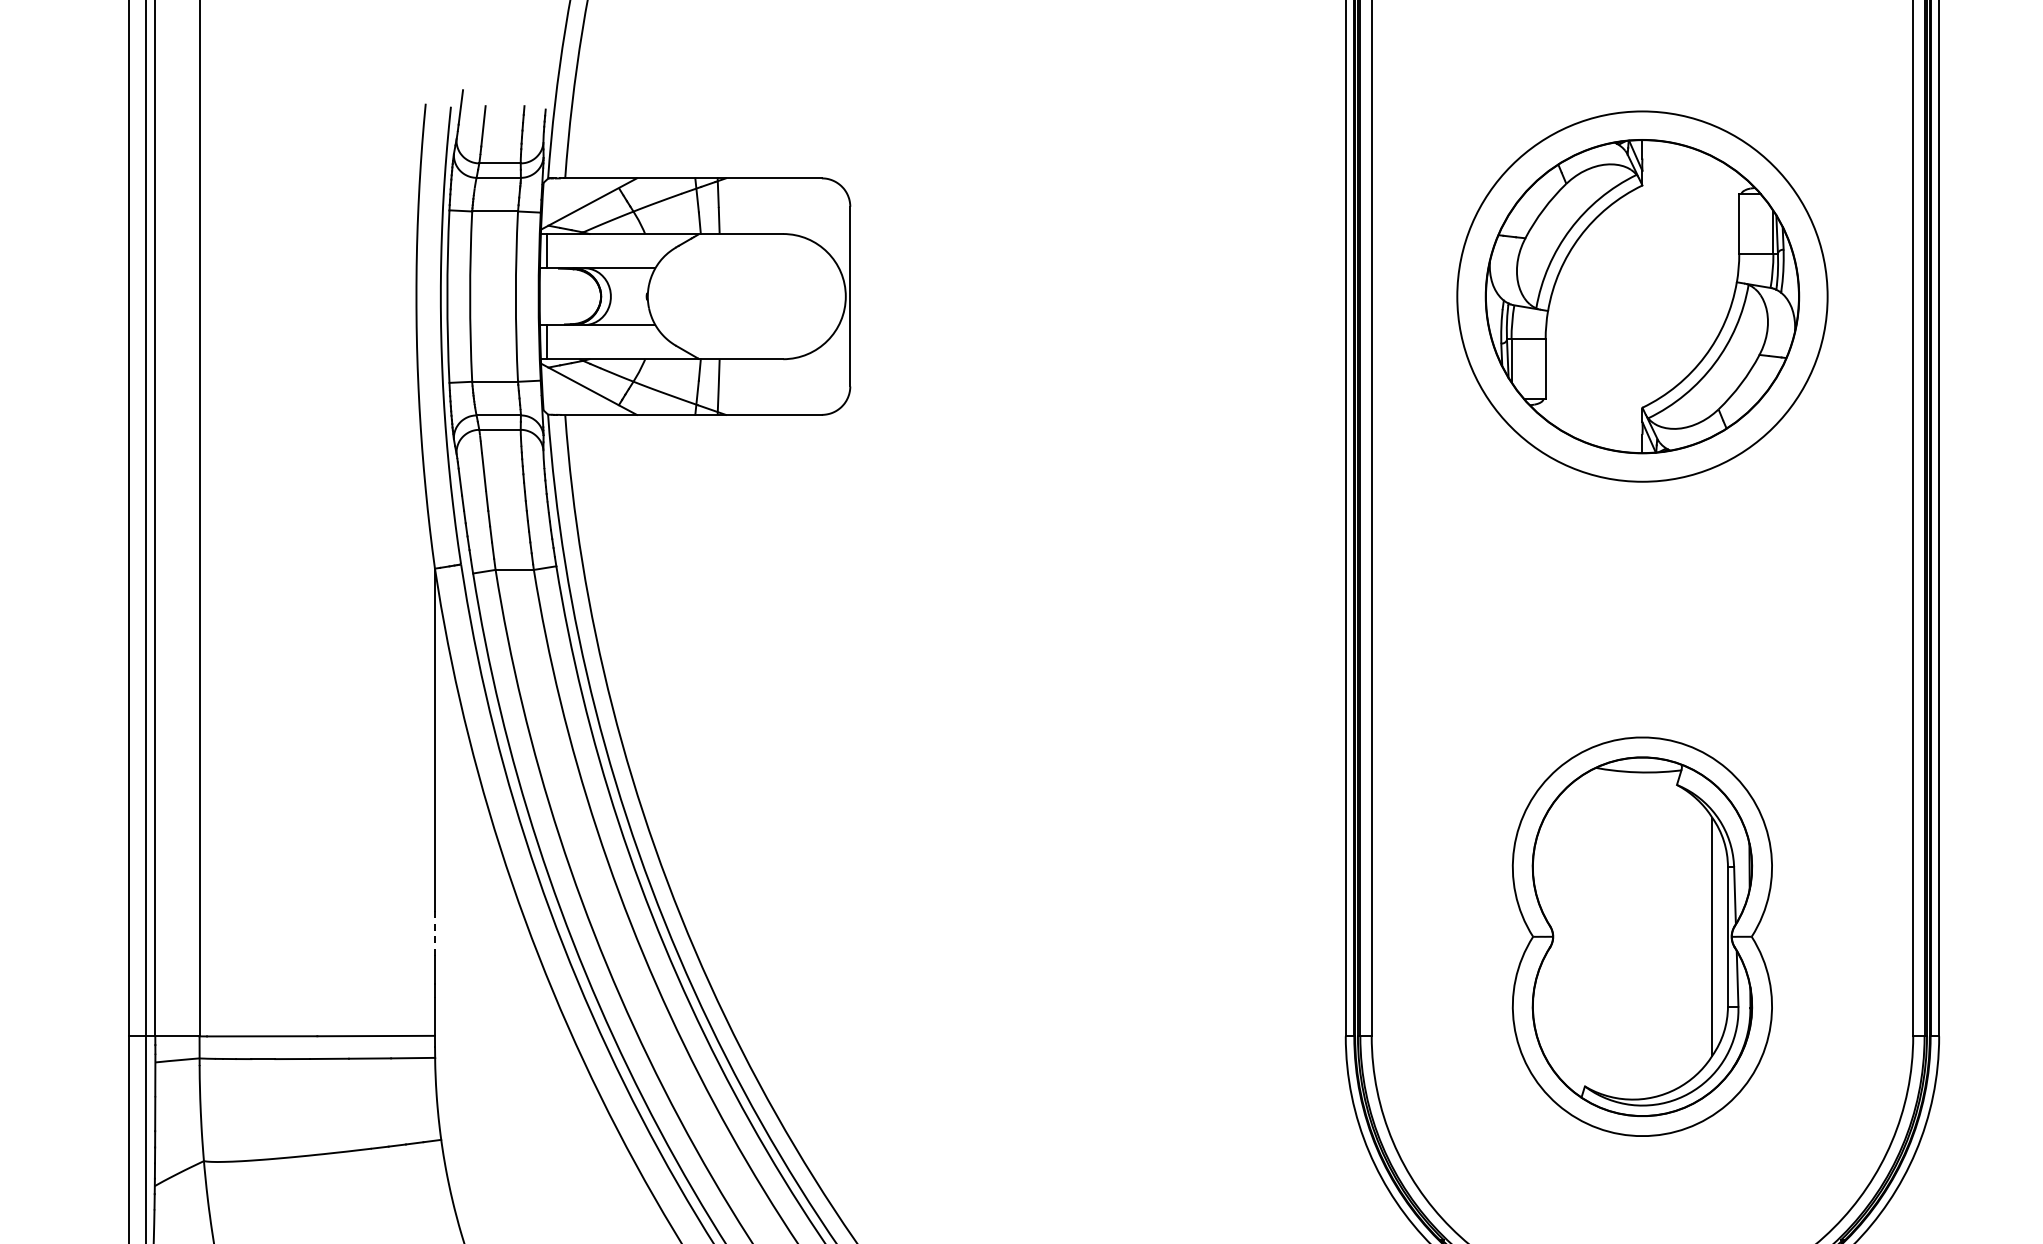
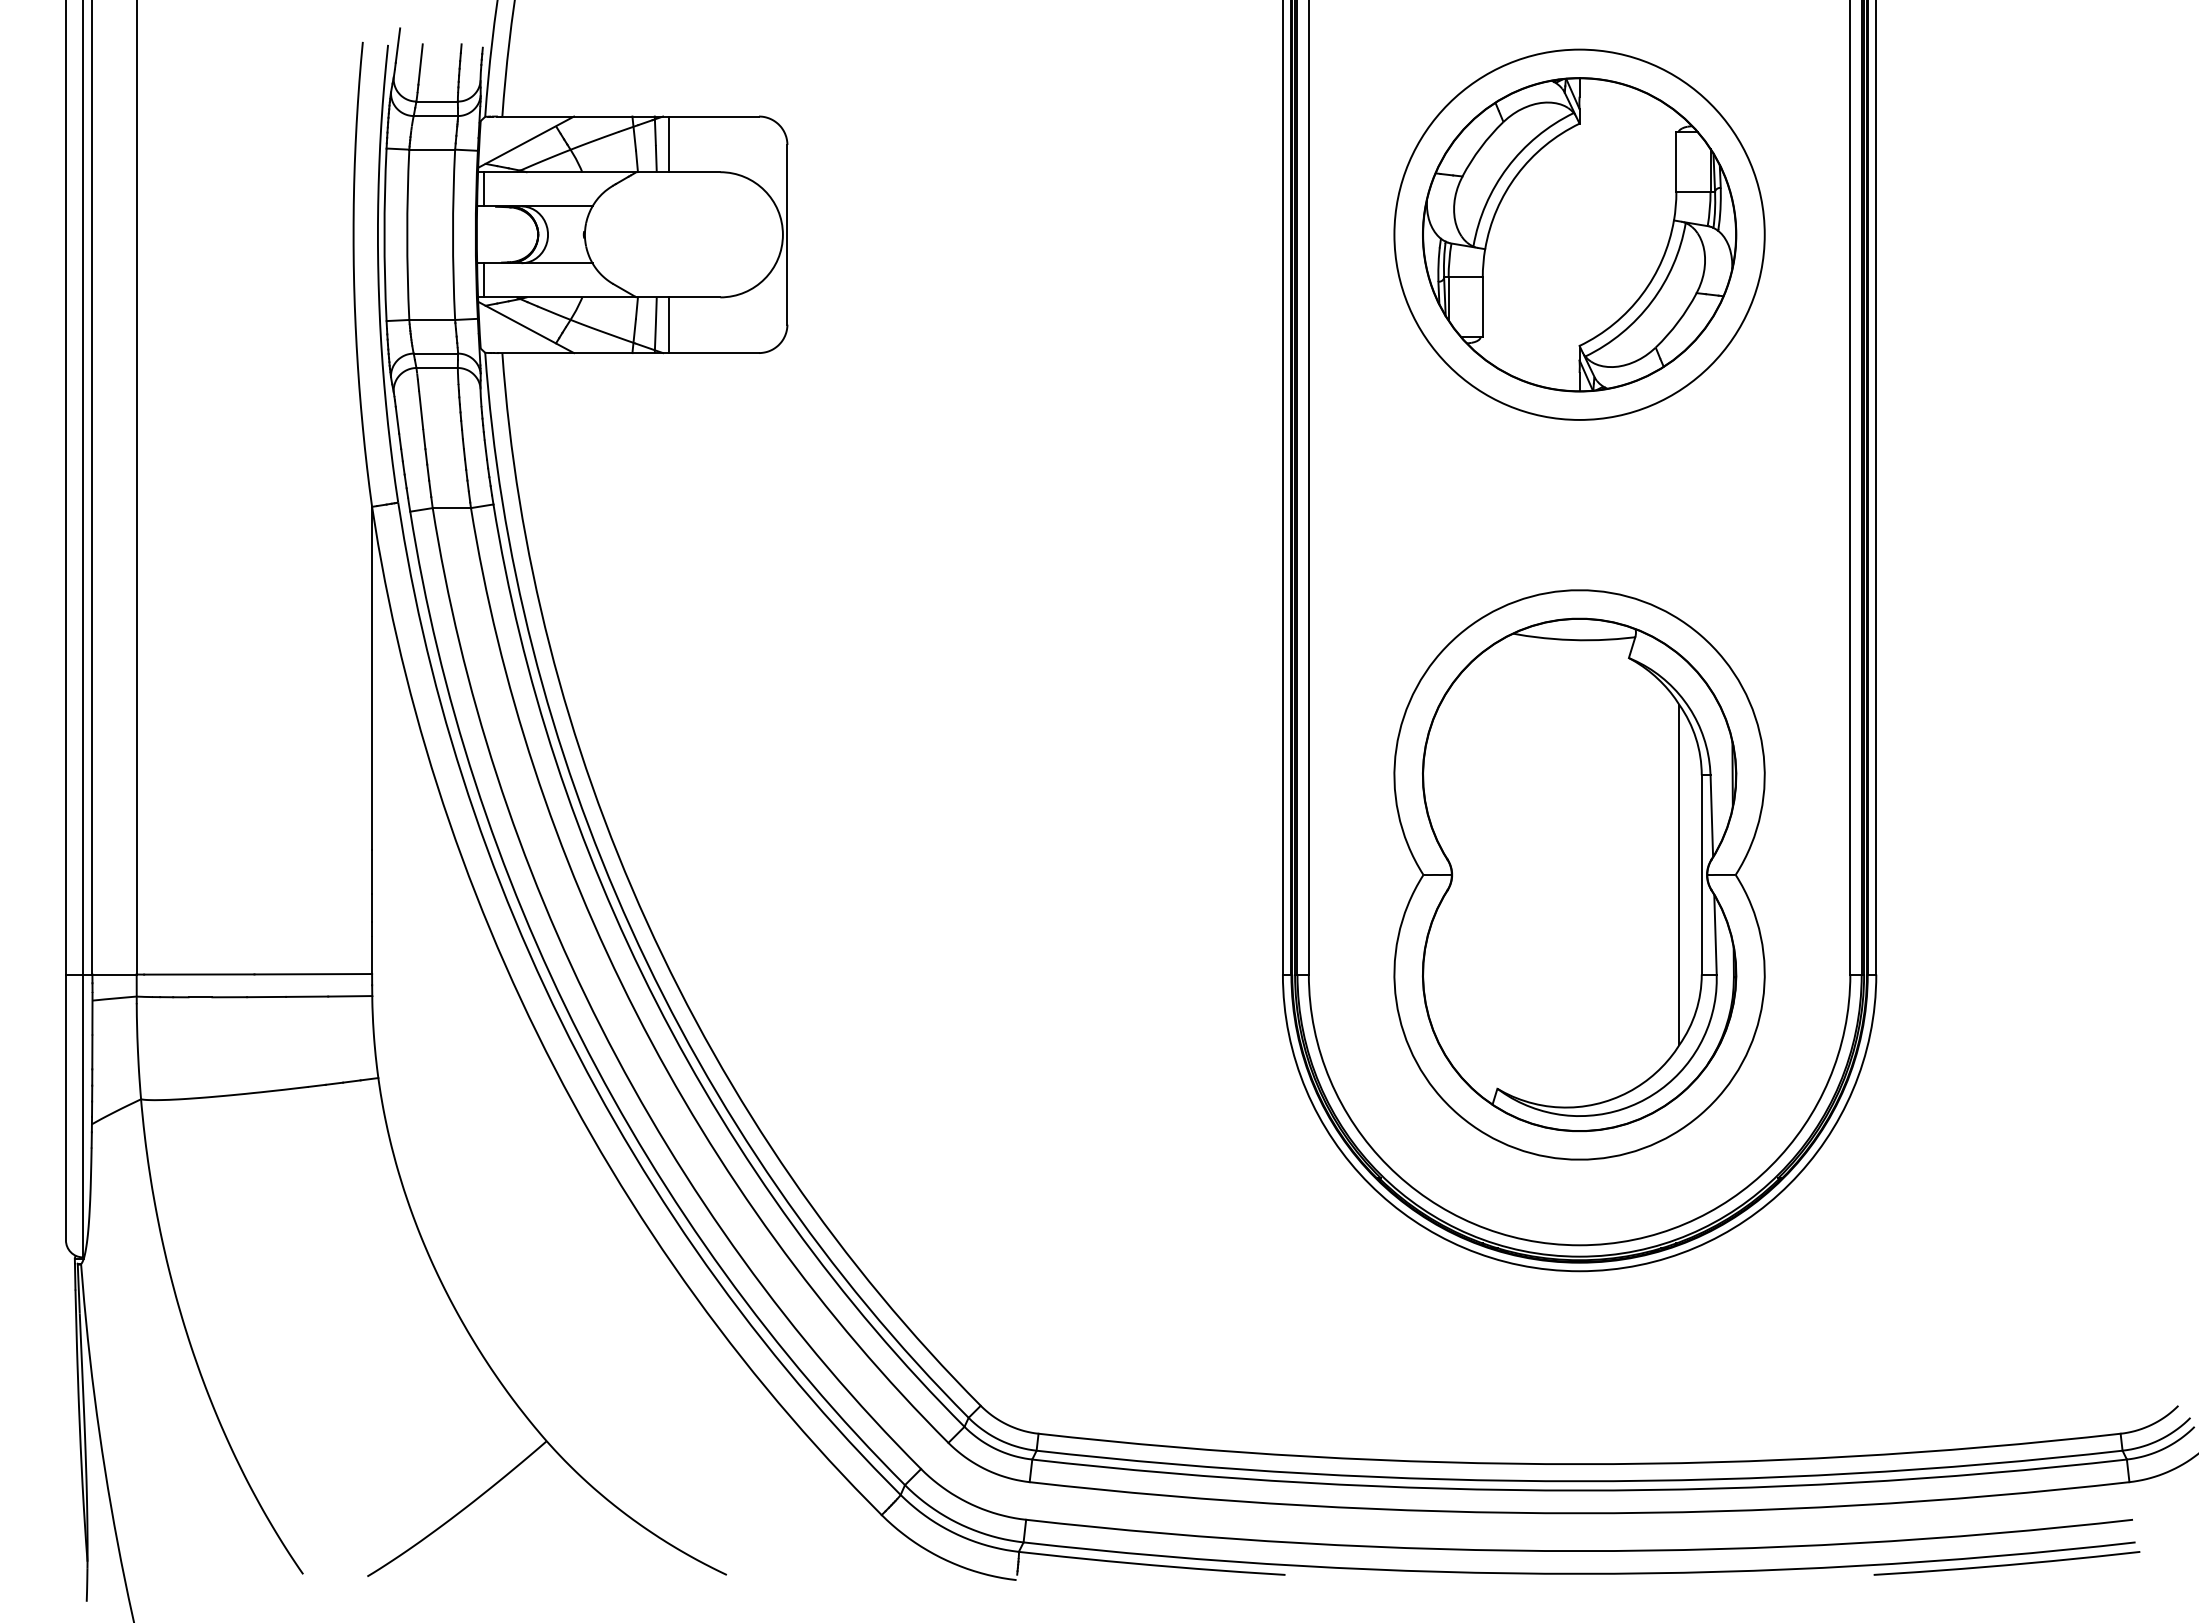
line: (732, 206) -> (669, 144), added
line: (732, 387) -> (669, 325), added
line: (435, 933) -> (372, 871), dashed -> solid
part: (1642, 936) -> (1579, 874), size x1.43

